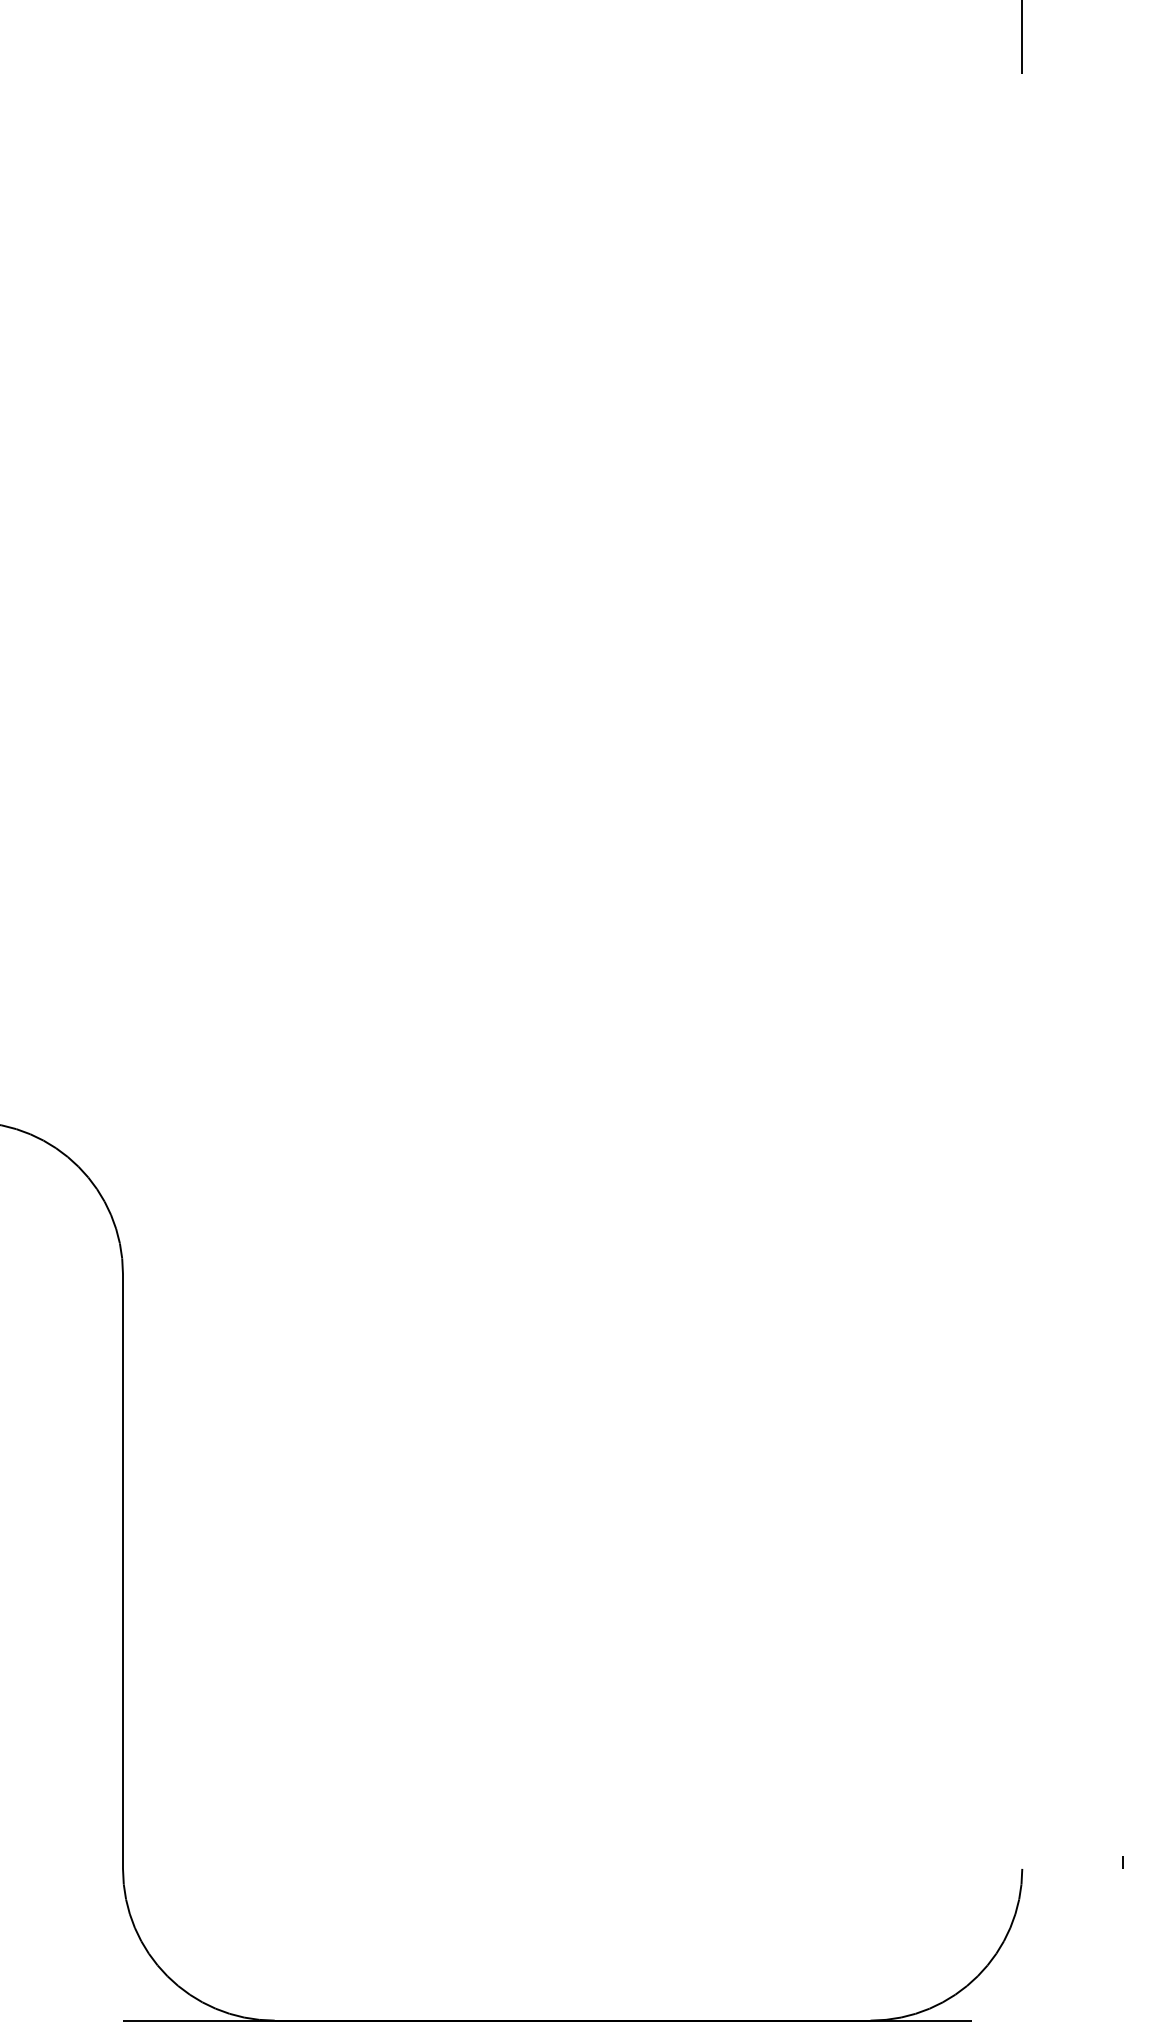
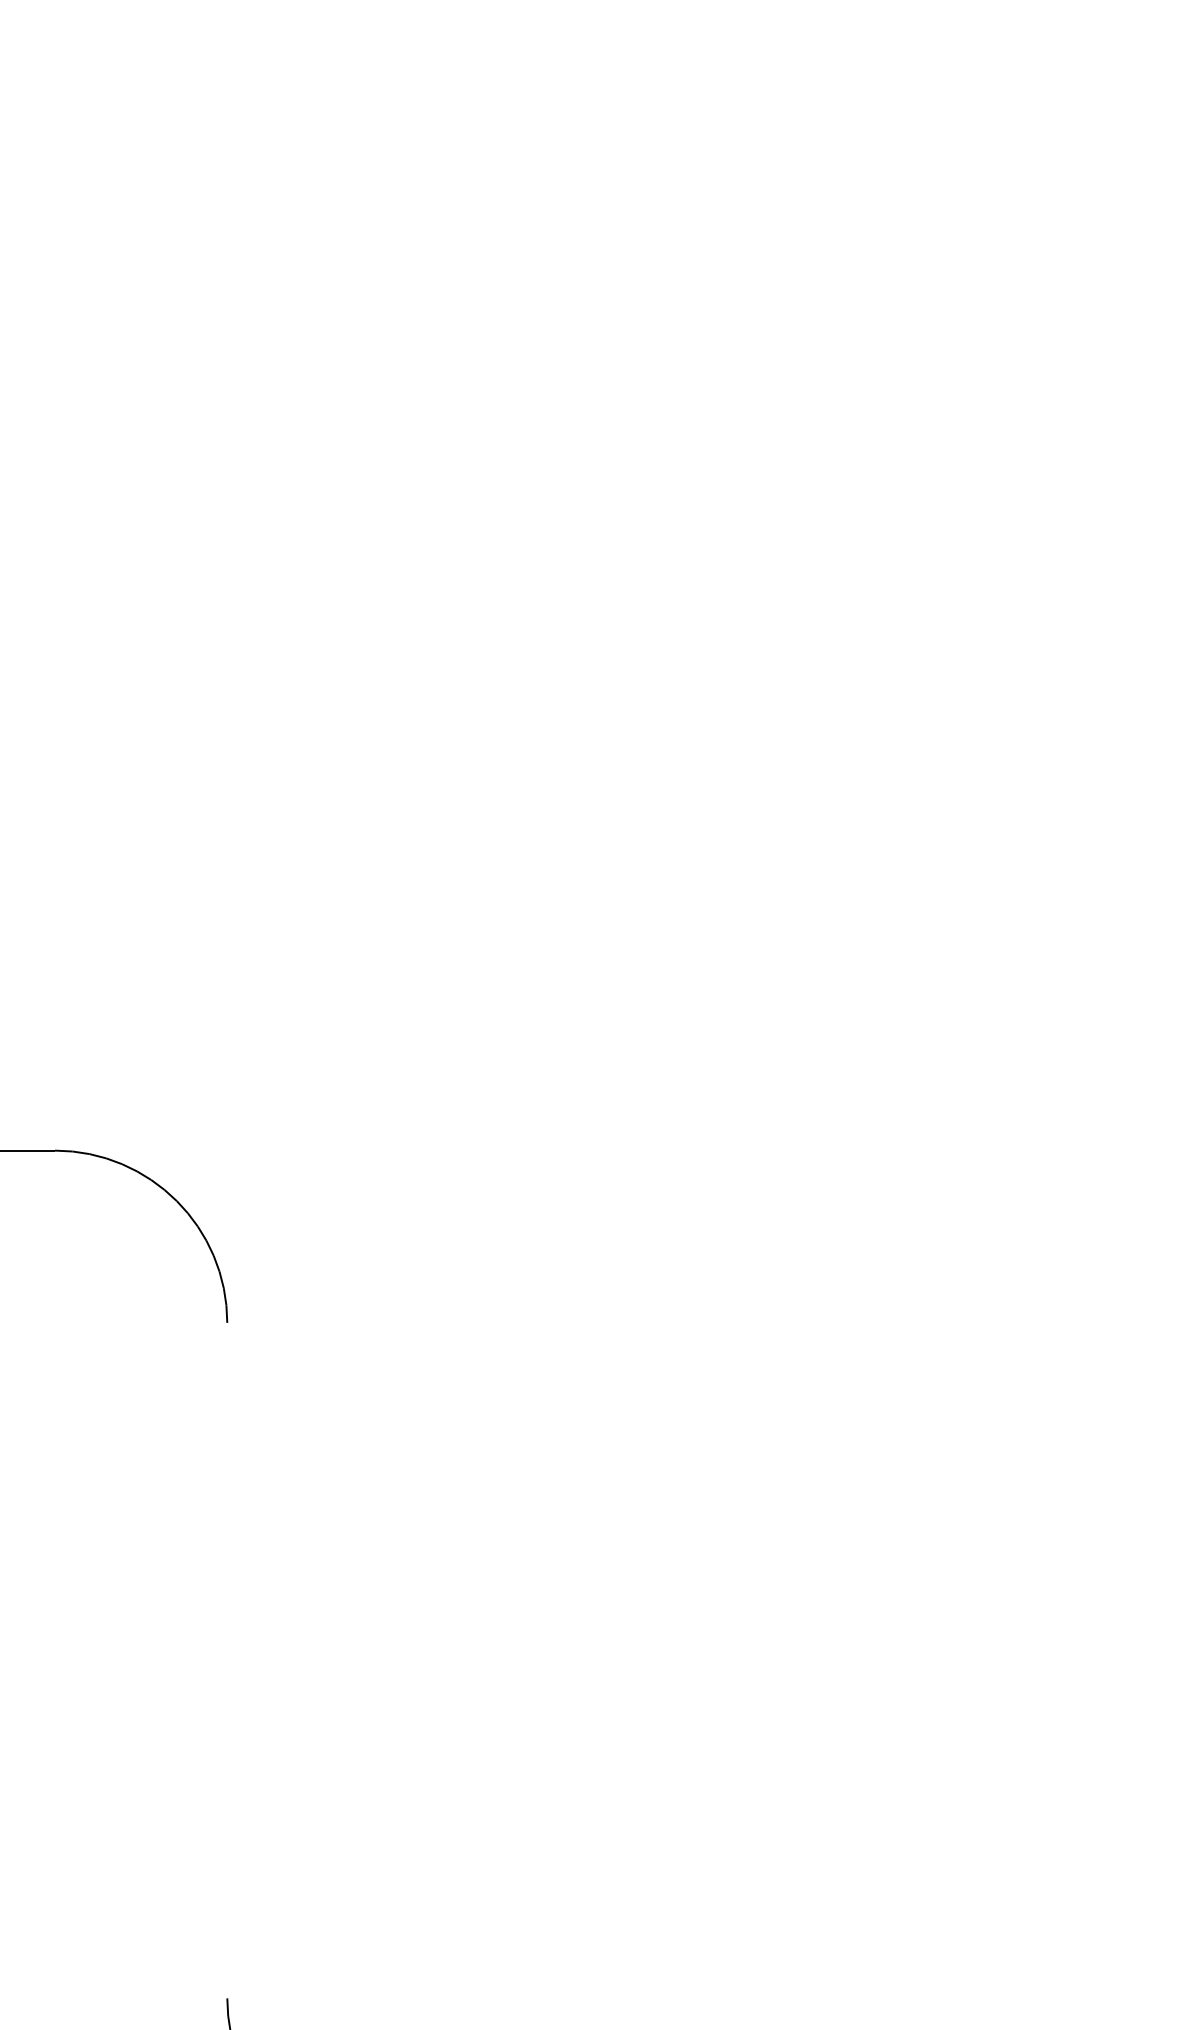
line: (123, 1571) -> (227, 1660), removed

